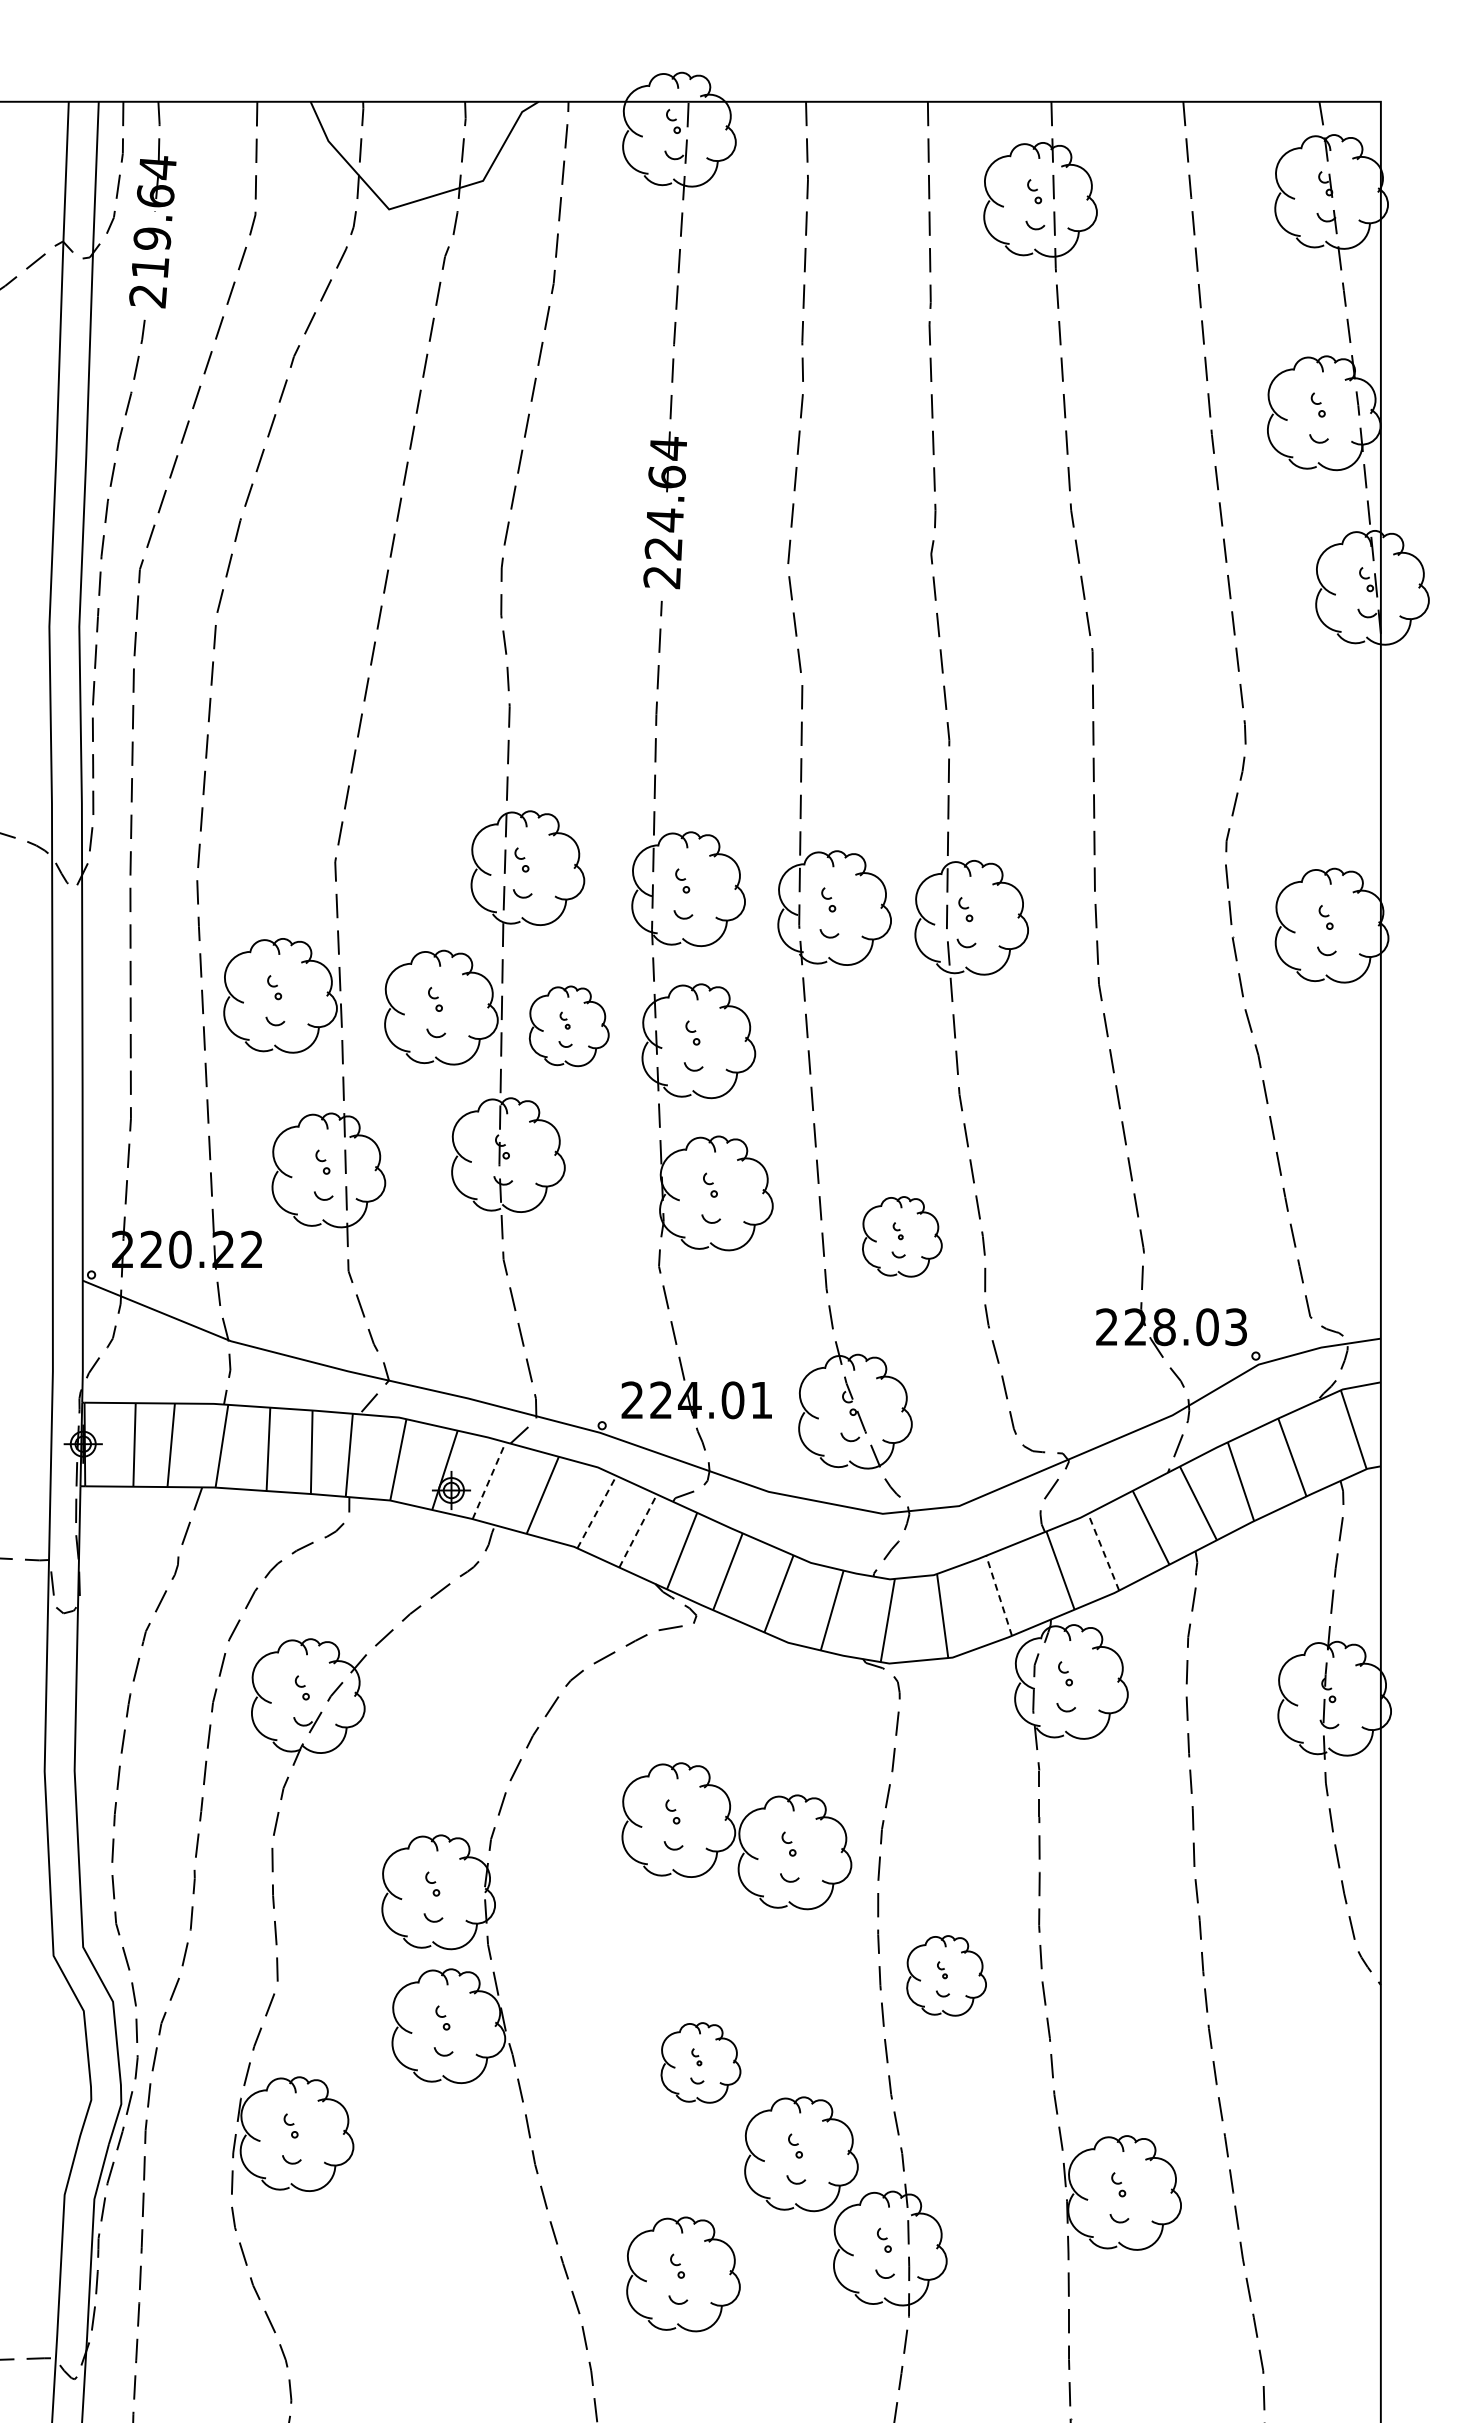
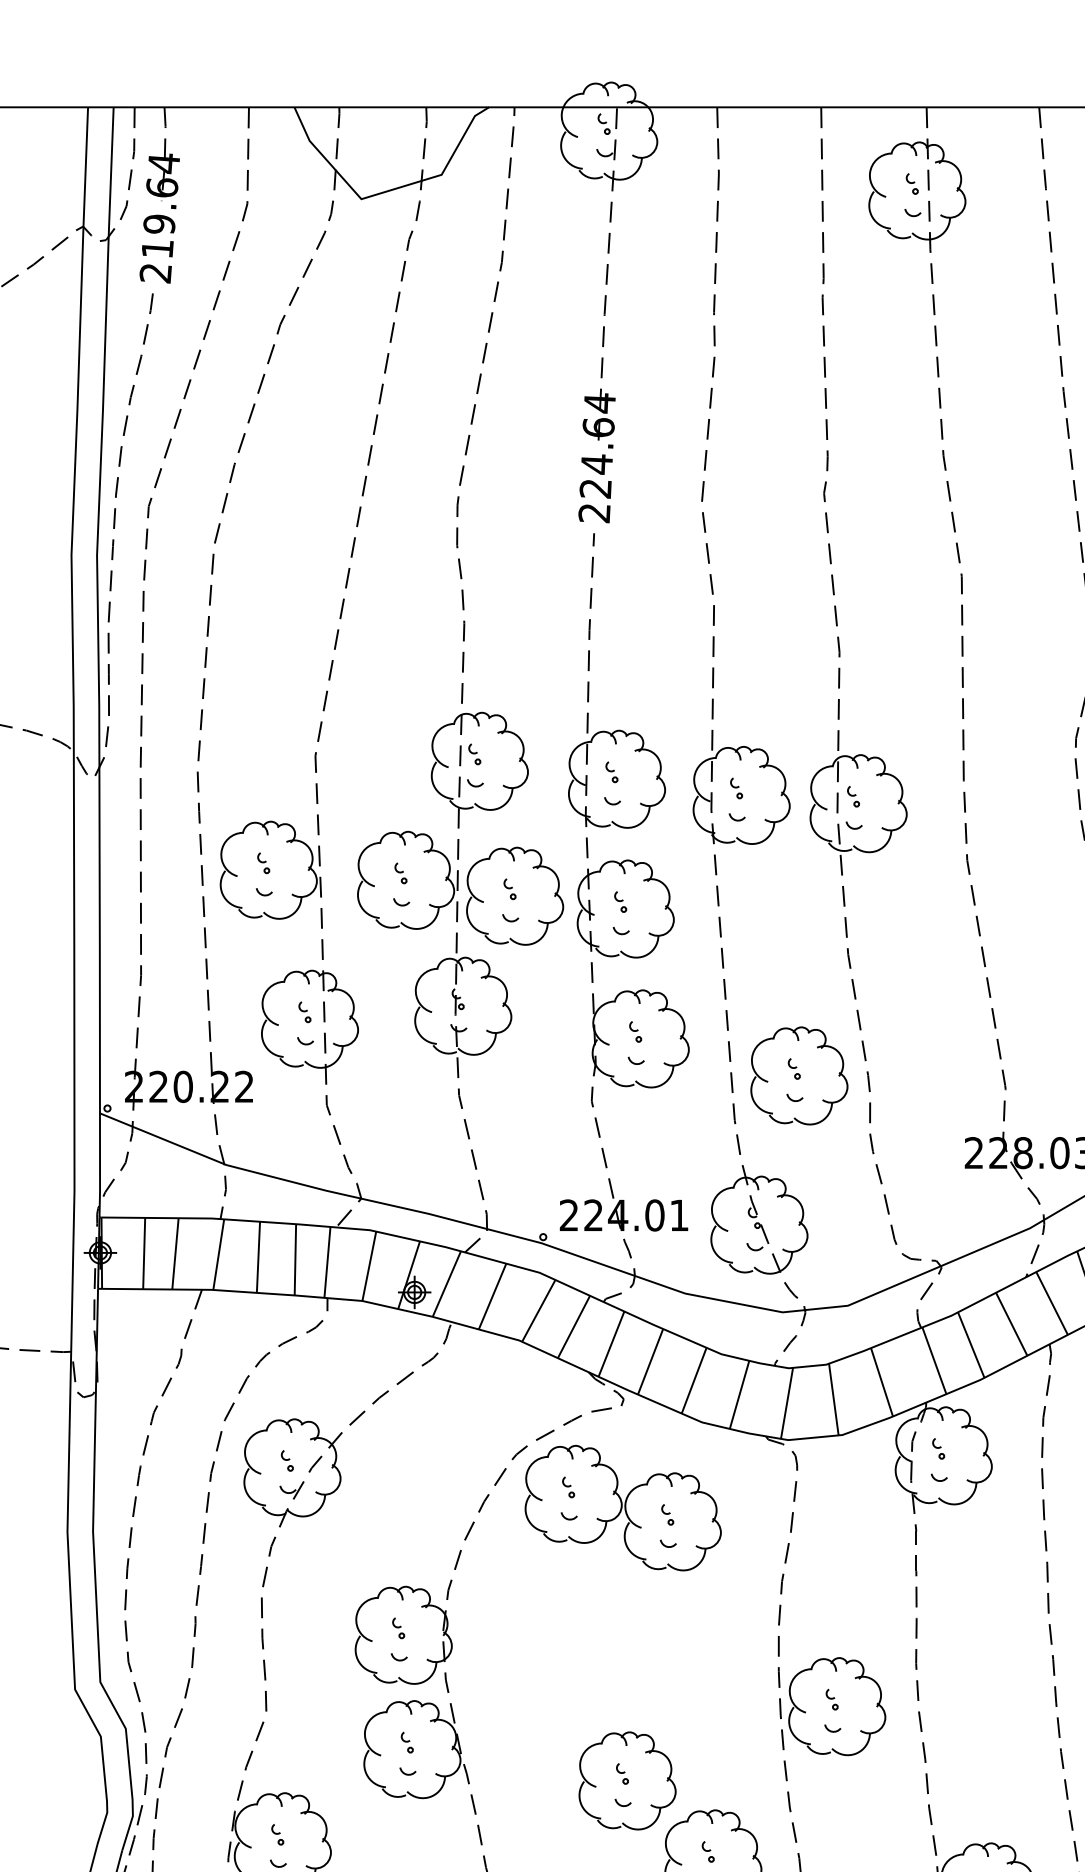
part: (569, 1026) -> (515, 896), size x1.43
part: (902, 1236) -> (799, 1075), size x1.43
line: (489, 1480) -> (447, 1283), dashed -> solid
line: (597, 1511) -> (539, 1310), dashed -> solid
line: (638, 1530) -> (574, 1326), dashed -> solid
line: (1103, 1551) -> (971, 1344), dashed -> solid
line: (998, 1595) -> (881, 1382), dashed -> solid
part: (736, 1836) -> (622, 1508), moved
part: (946, 1975) -> (837, 1706), size x1.43
part: (700, 2062) -> (627, 1780), size x1.43

